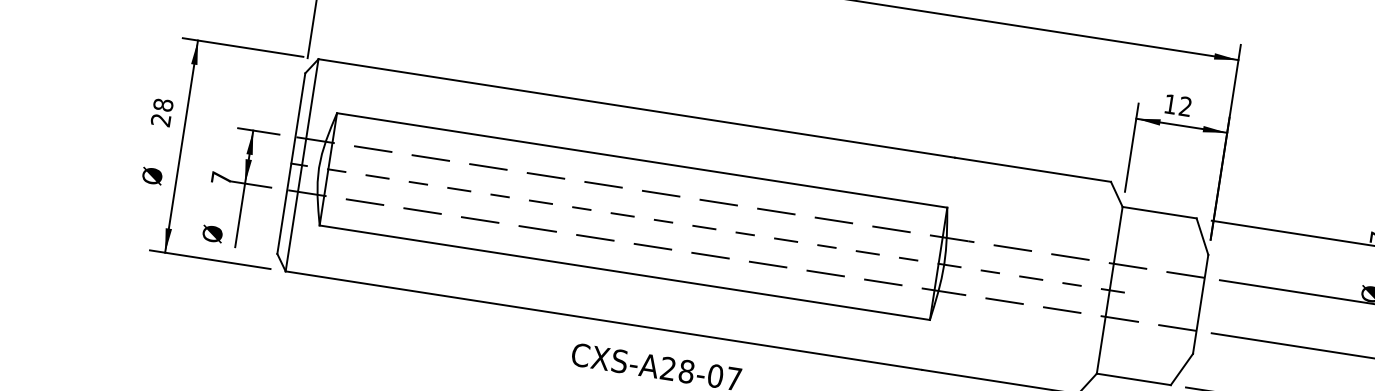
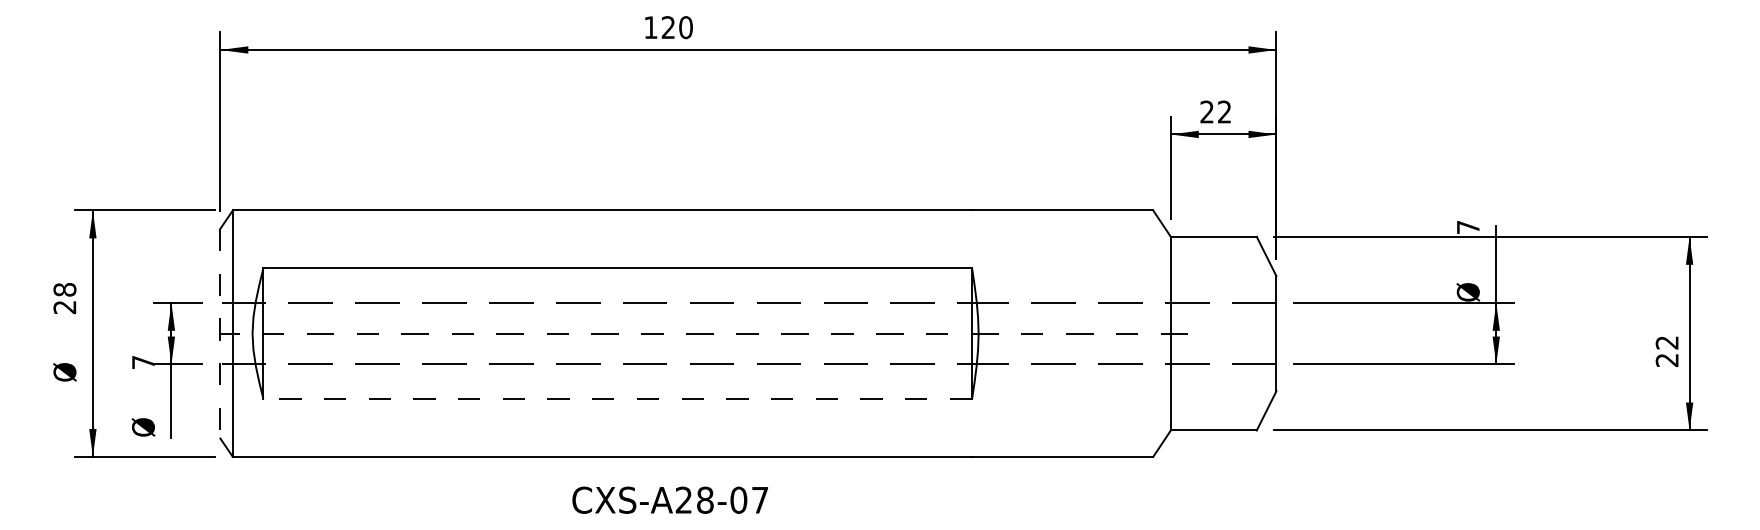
text: (1170, 103) -> (1206, 111), 12 -> 22
line: (291, 163) -> (220, 333), solid -> dashed
line: (624, 272) -> (617, 398), solid -> dashed

